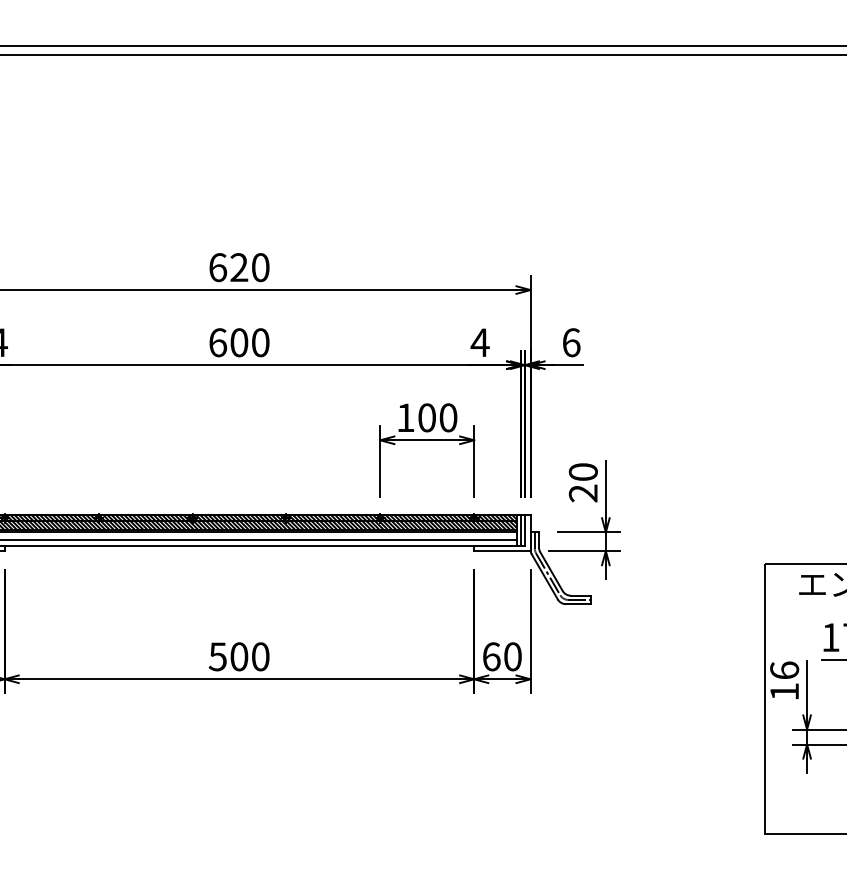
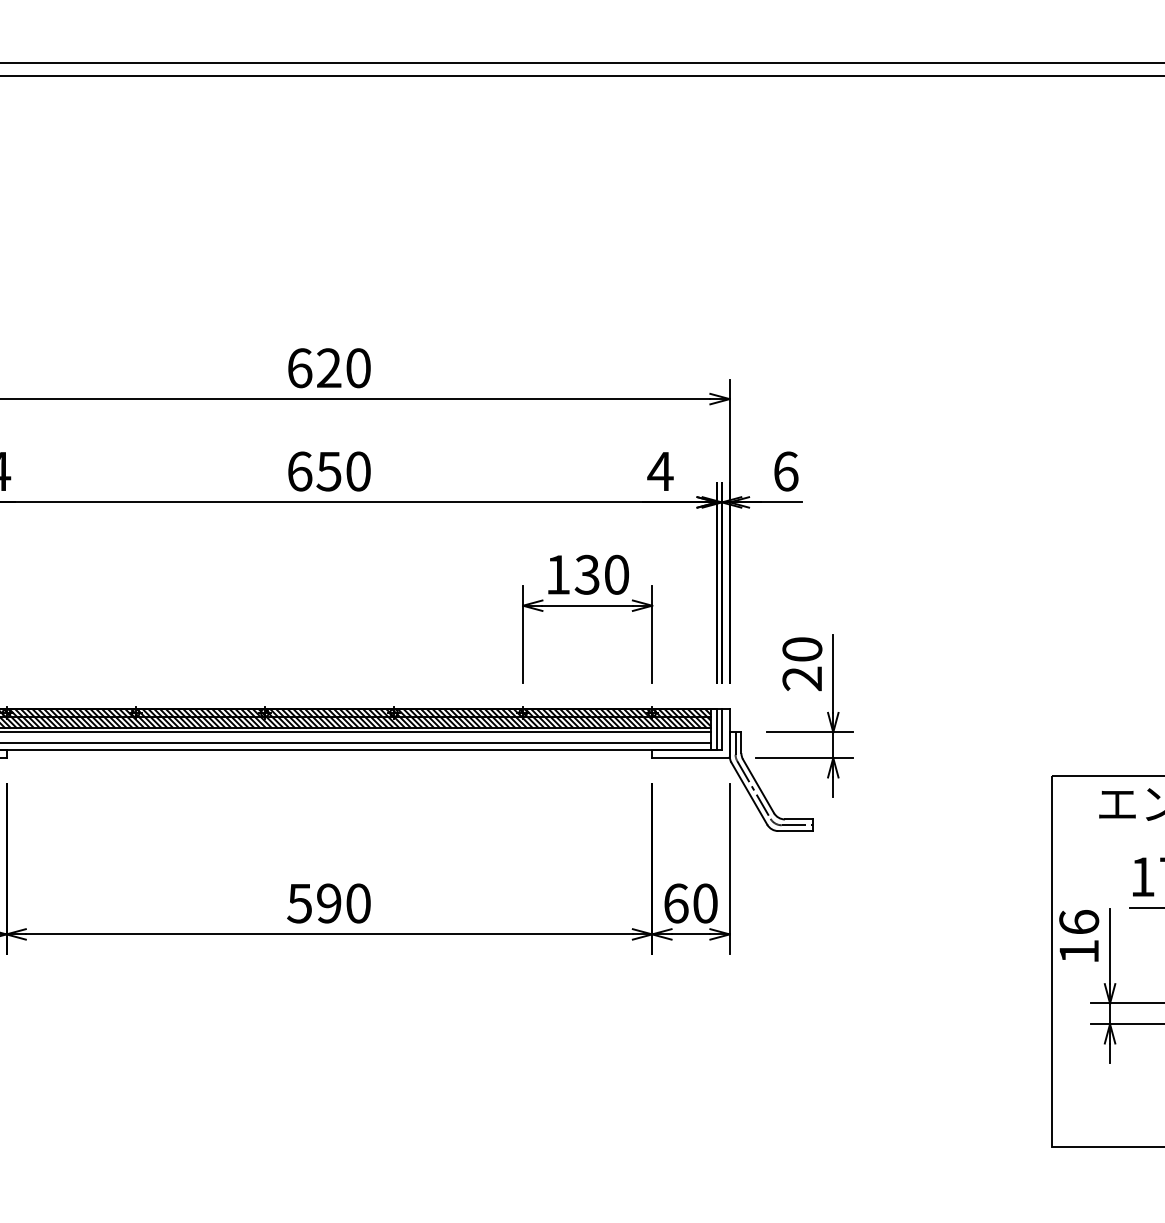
text: (238, 342) -> (328, 471), 600 -> 650
text: (426, 417) -> (586, 574), 100 -> 130
text: (239, 656) -> (329, 903), 500 -> 590

